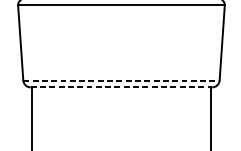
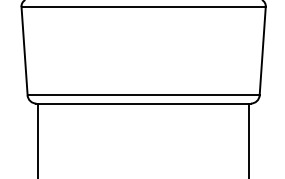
line: (122, 80) -> (144, 95), dashed -> solid
line: (122, 87) -> (144, 103), dashed -> solid

